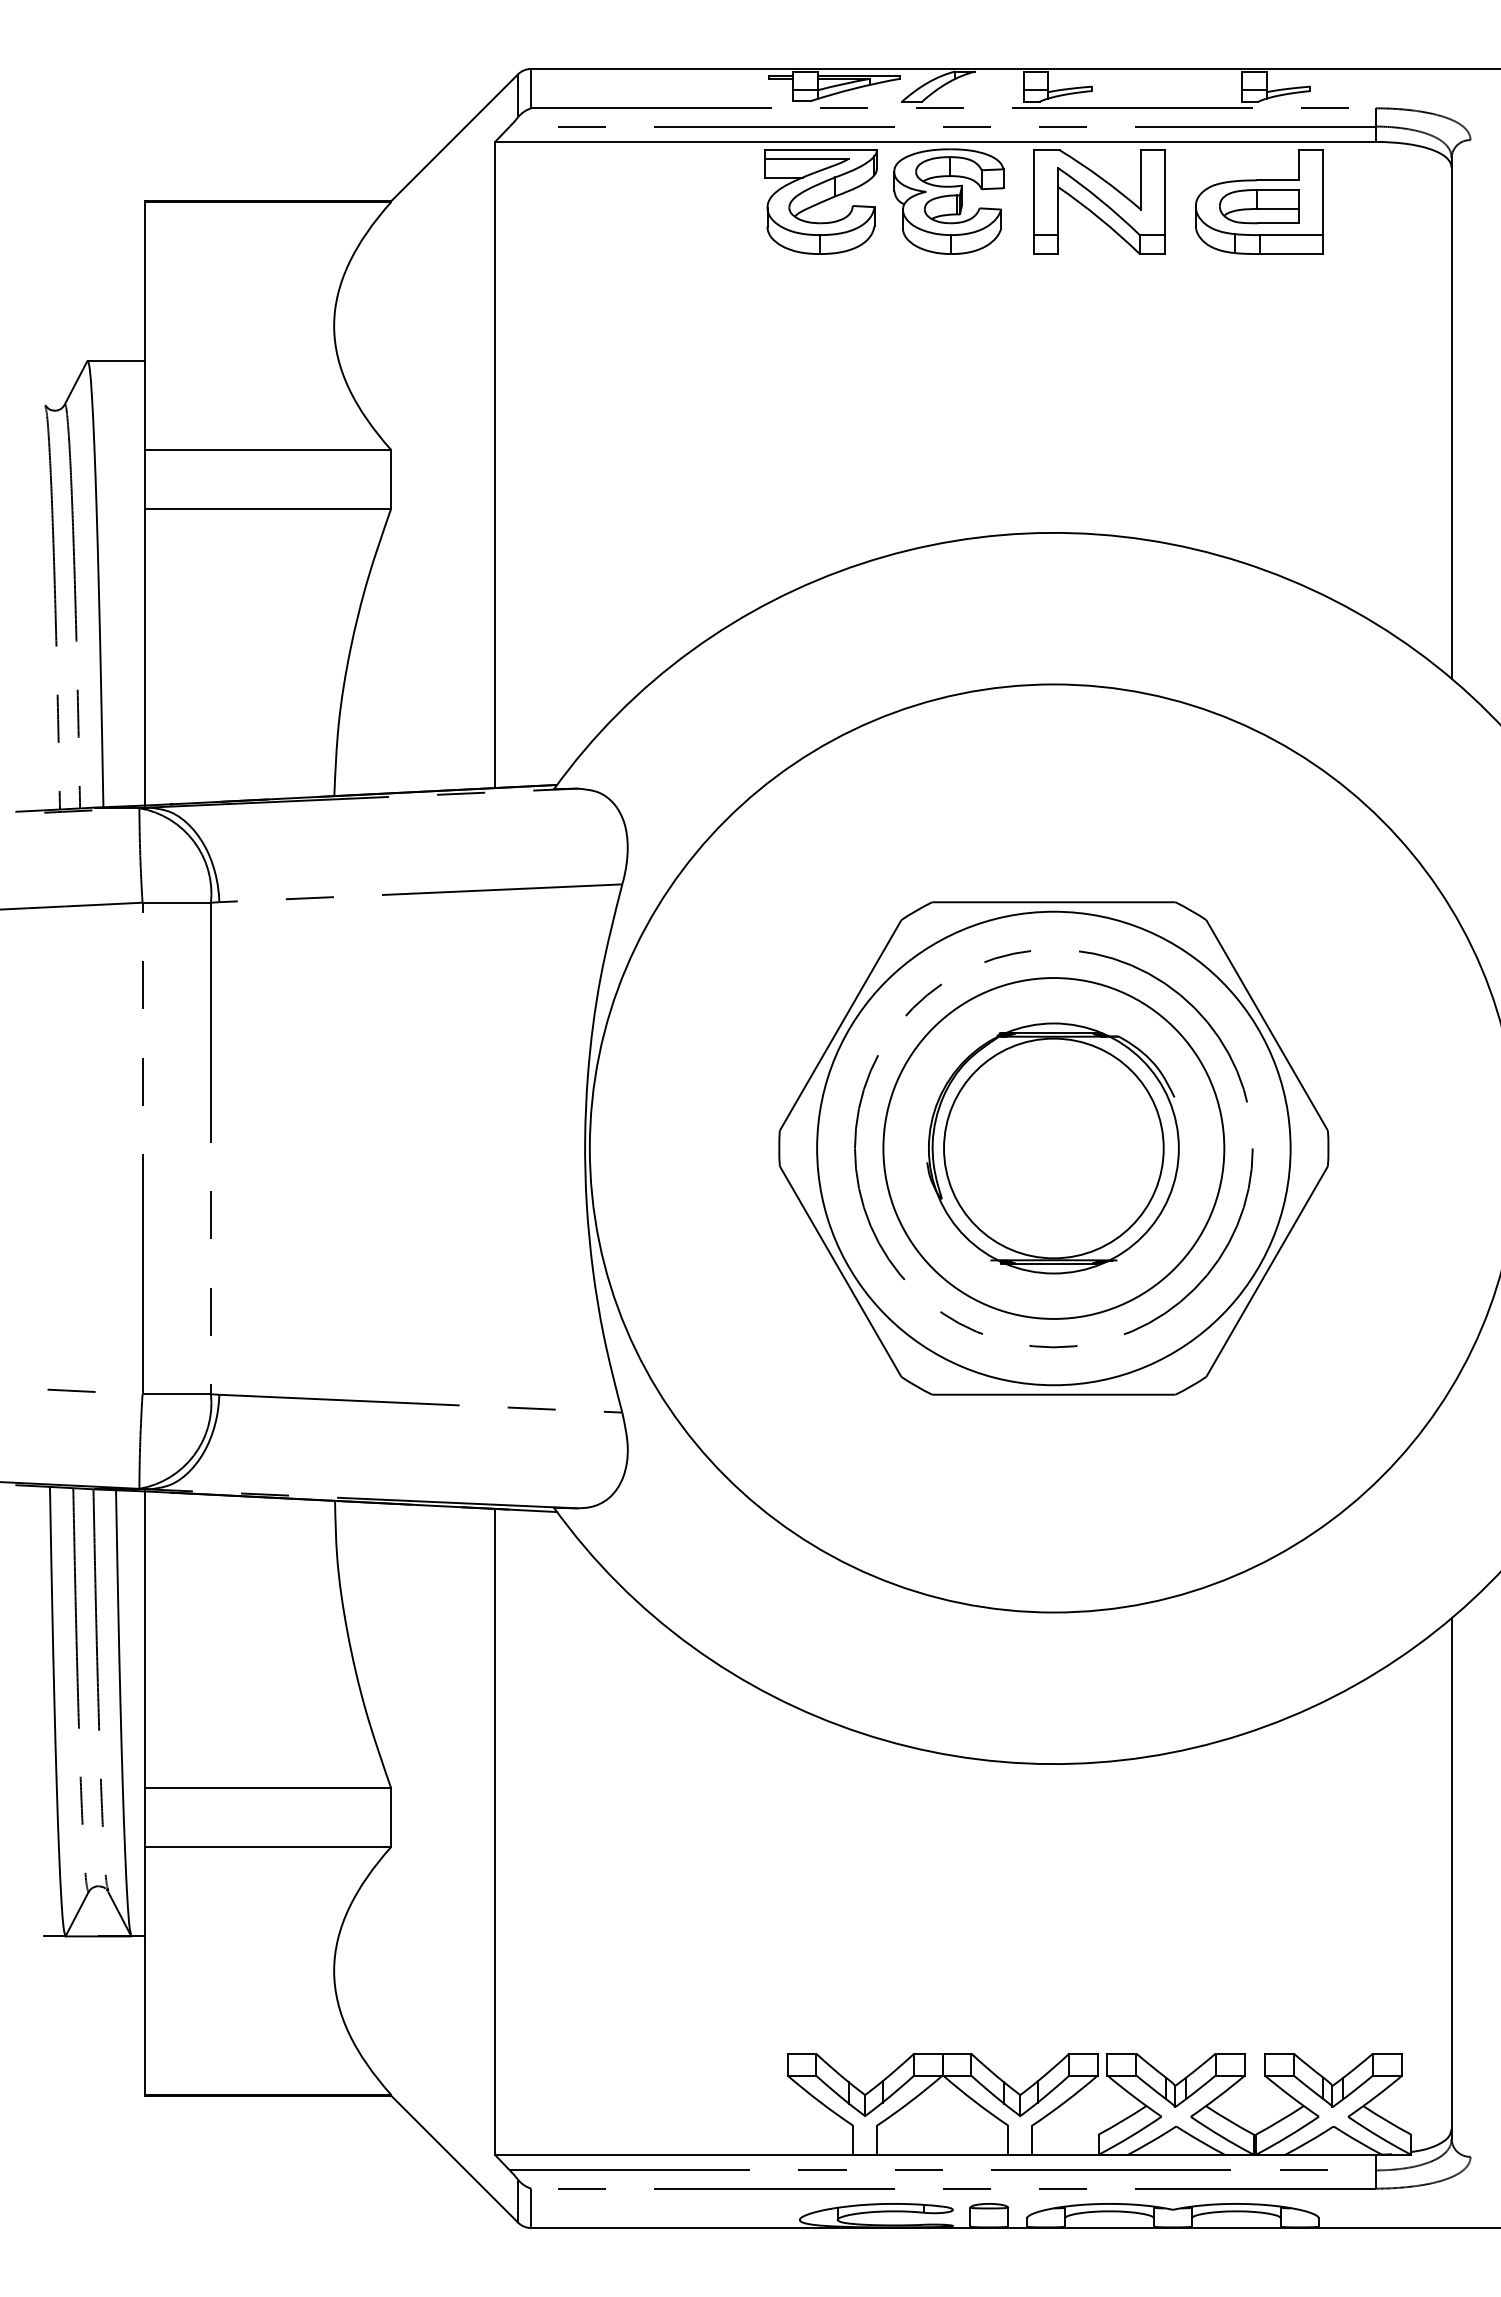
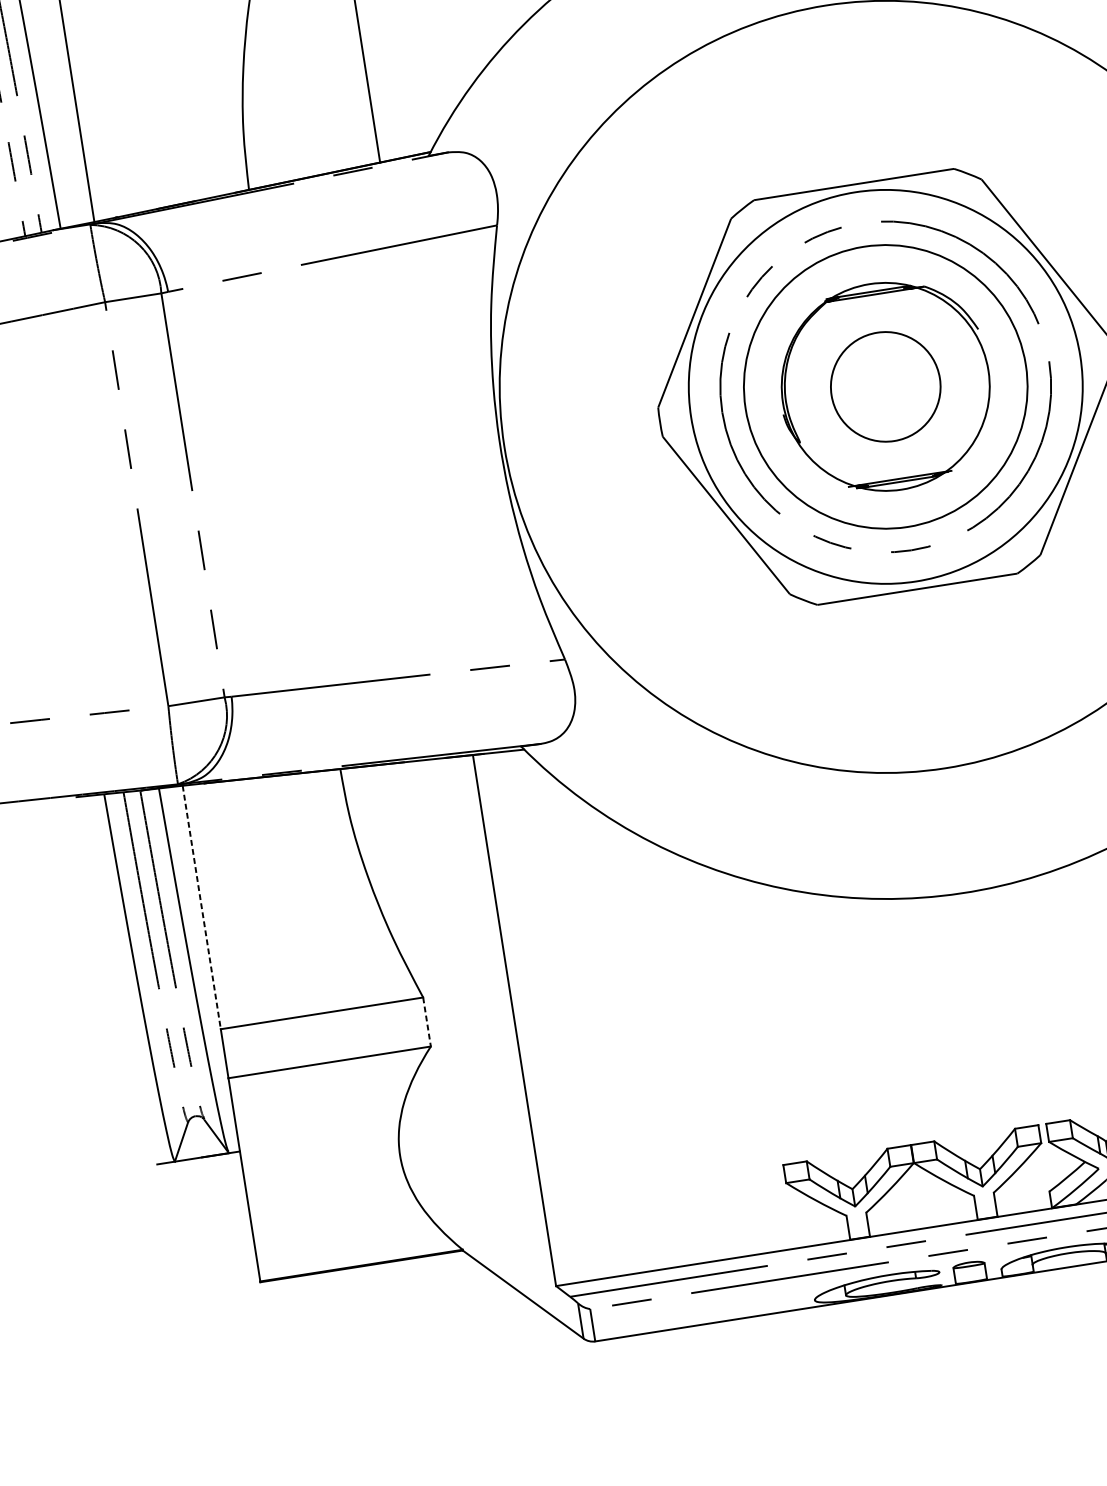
circle: (1053, 1148) -> (885, 386), size x0.6
line: (144, 1640) -> (201, 908), solid -> dashed
line: (390, 1817) -> (426, 1022), solid -> dashed

